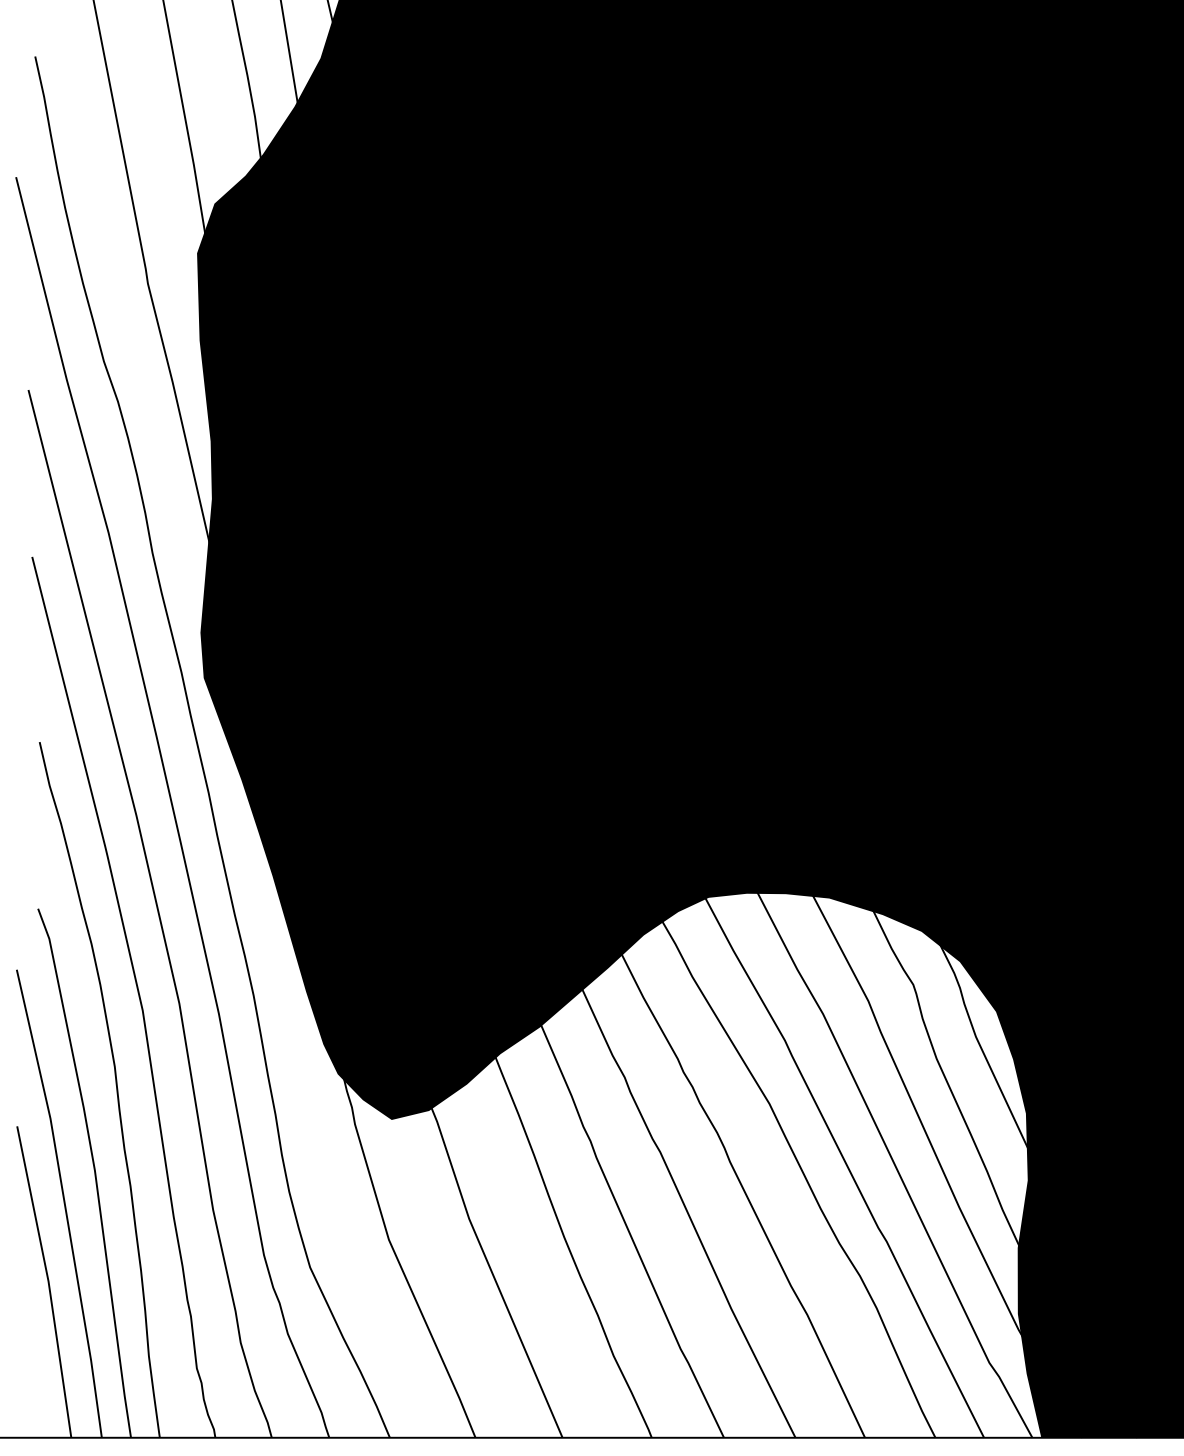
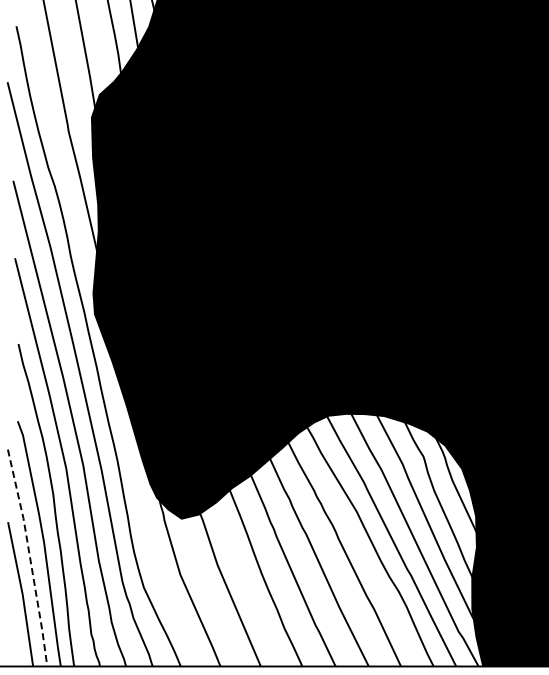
line: (65, 1202) -> (30, 557), solid -> dashed

